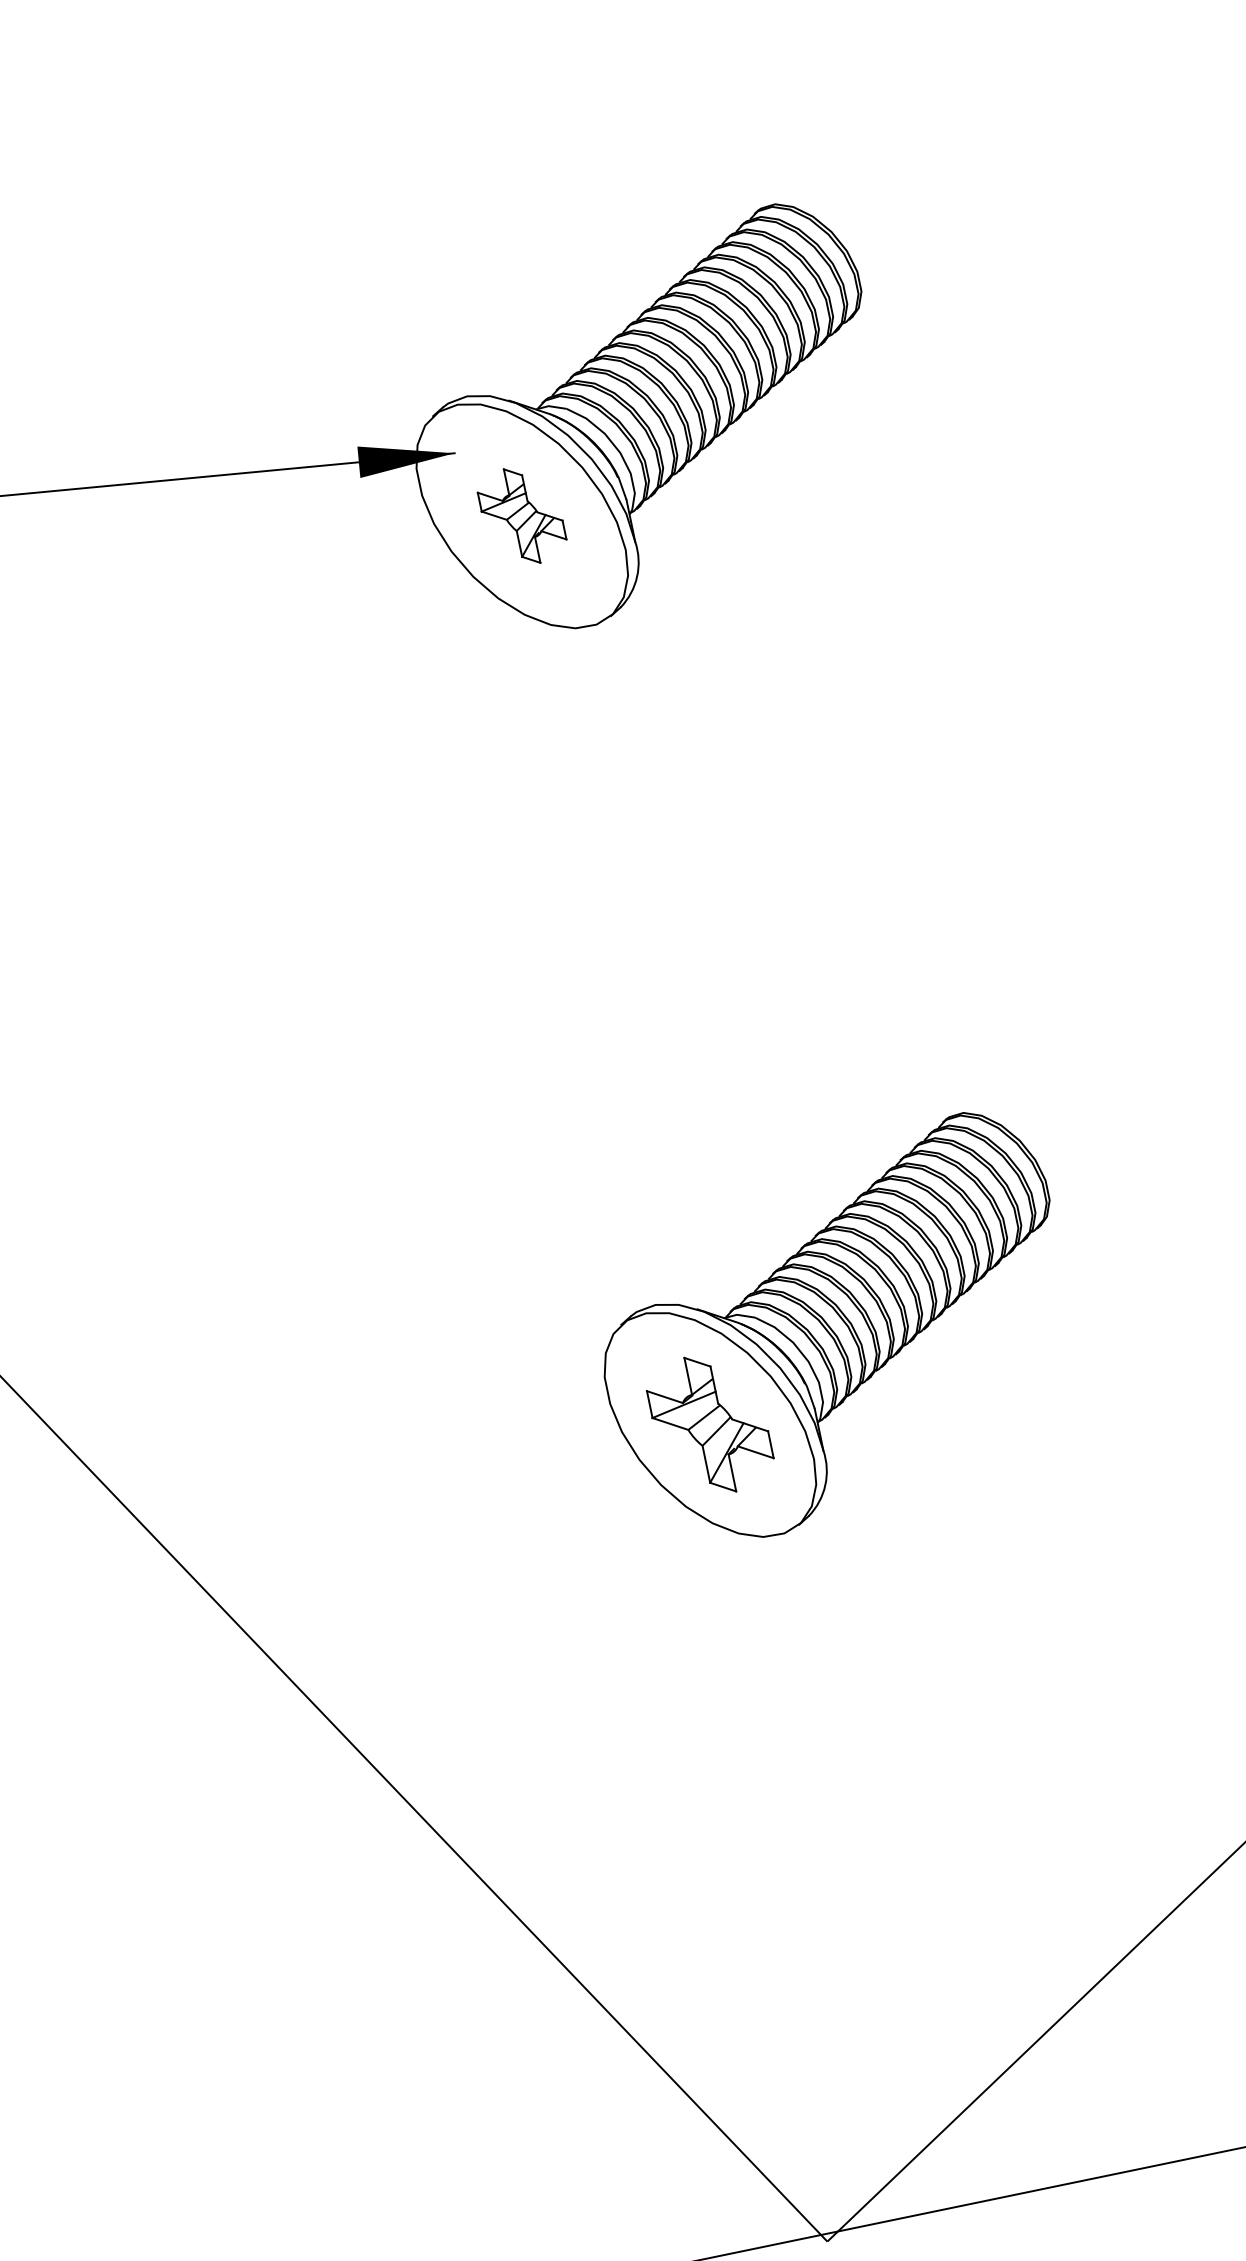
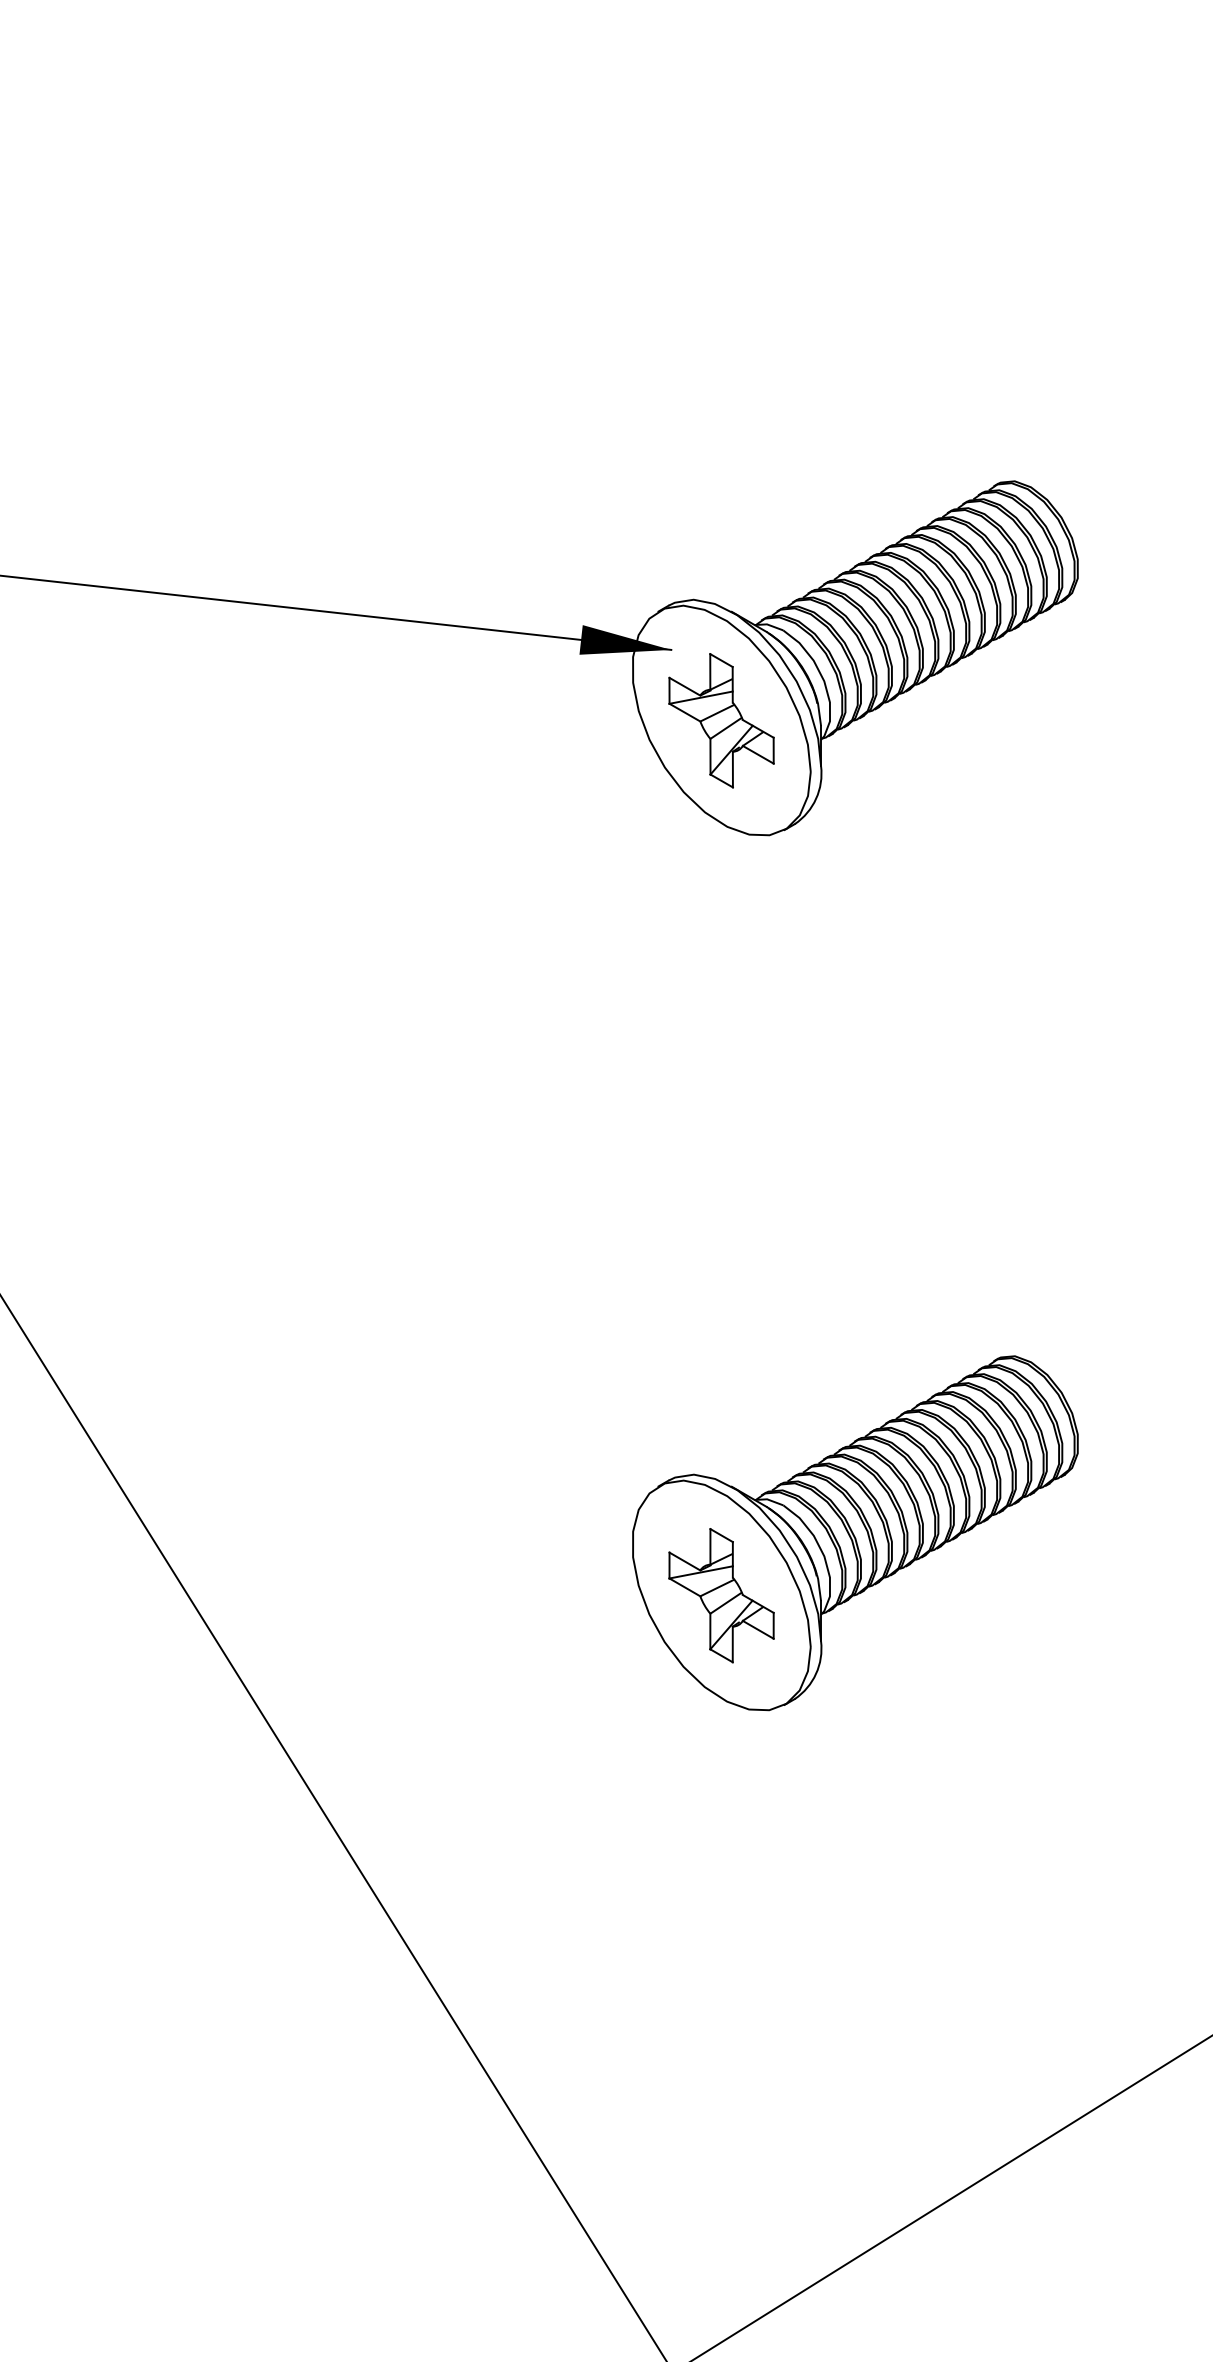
part: (522, 515) -> (721, 720), size x1.43

